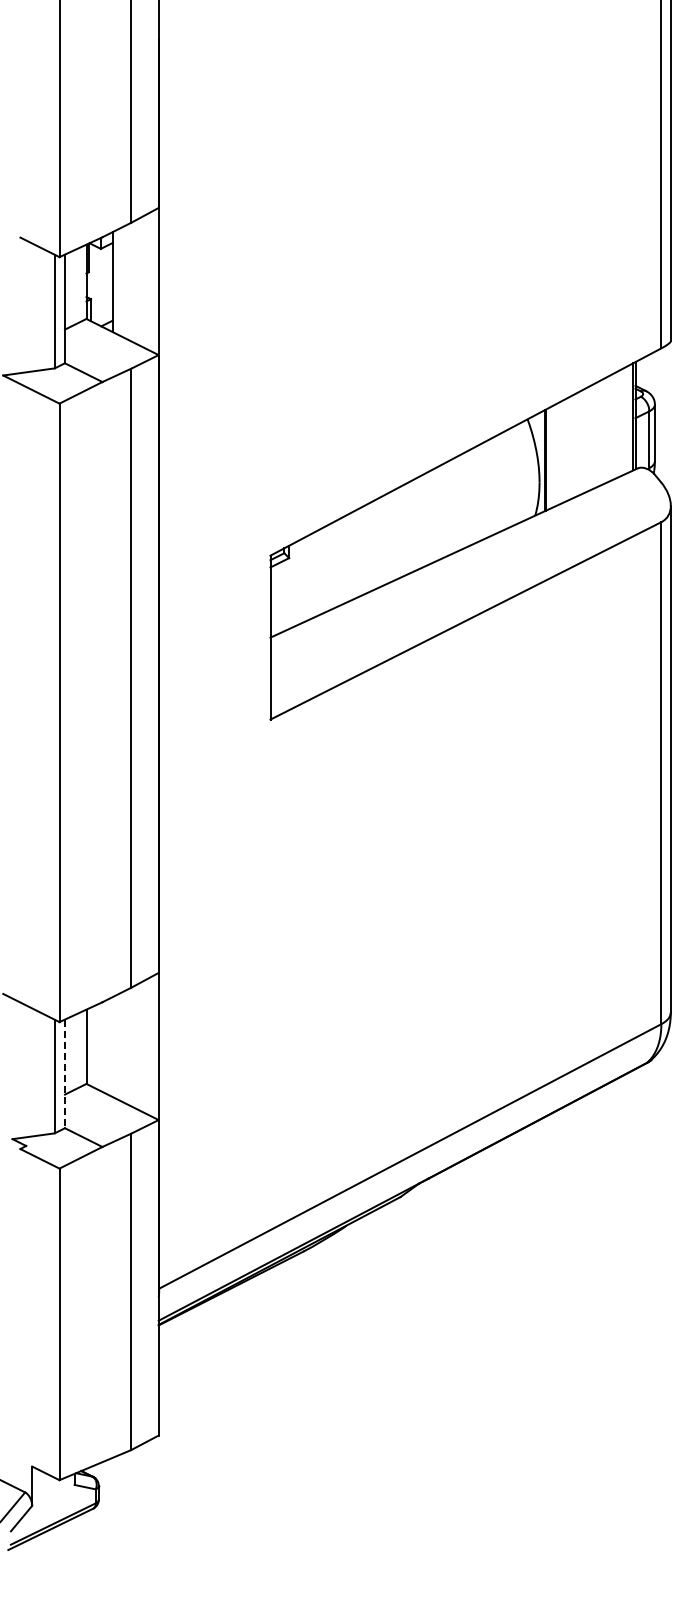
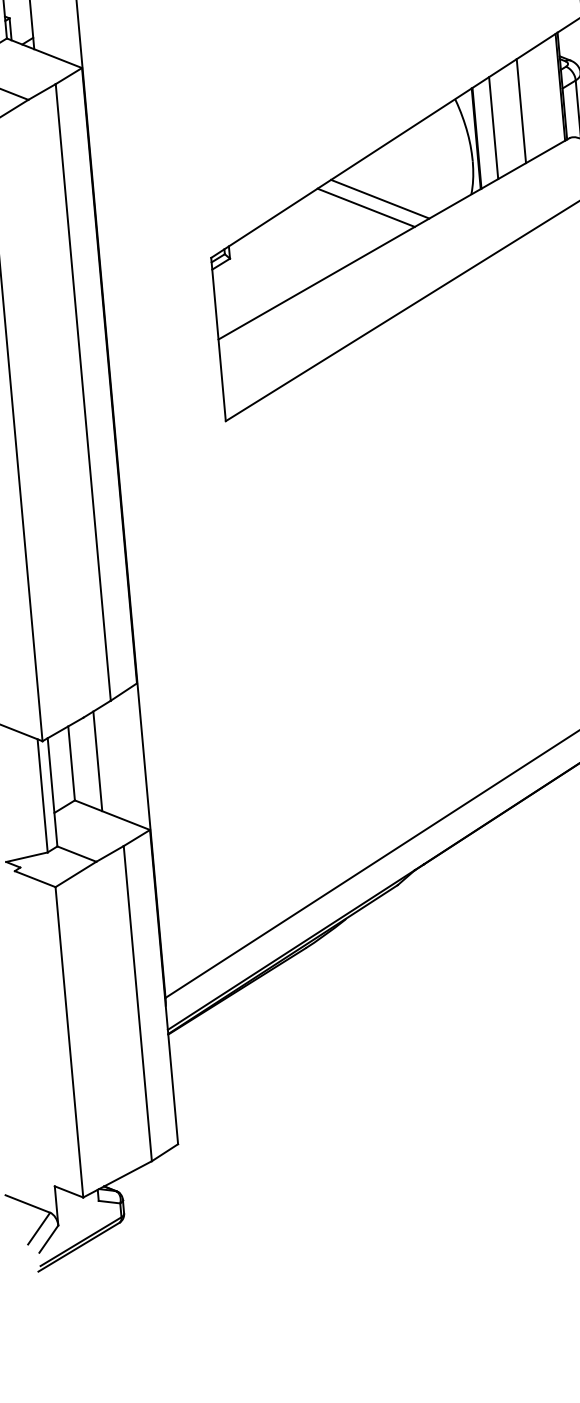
line: (592, 436) -> (521, 110), added
line: (563, 451) -> (493, 128), added
line: (443, 511) -> (379, 198), added
line: (429, 519) -> (366, 207), added
line: (112, 1047) -> (97, 761), added
line: (64, 1074) -> (52, 792), dashed -> solid

